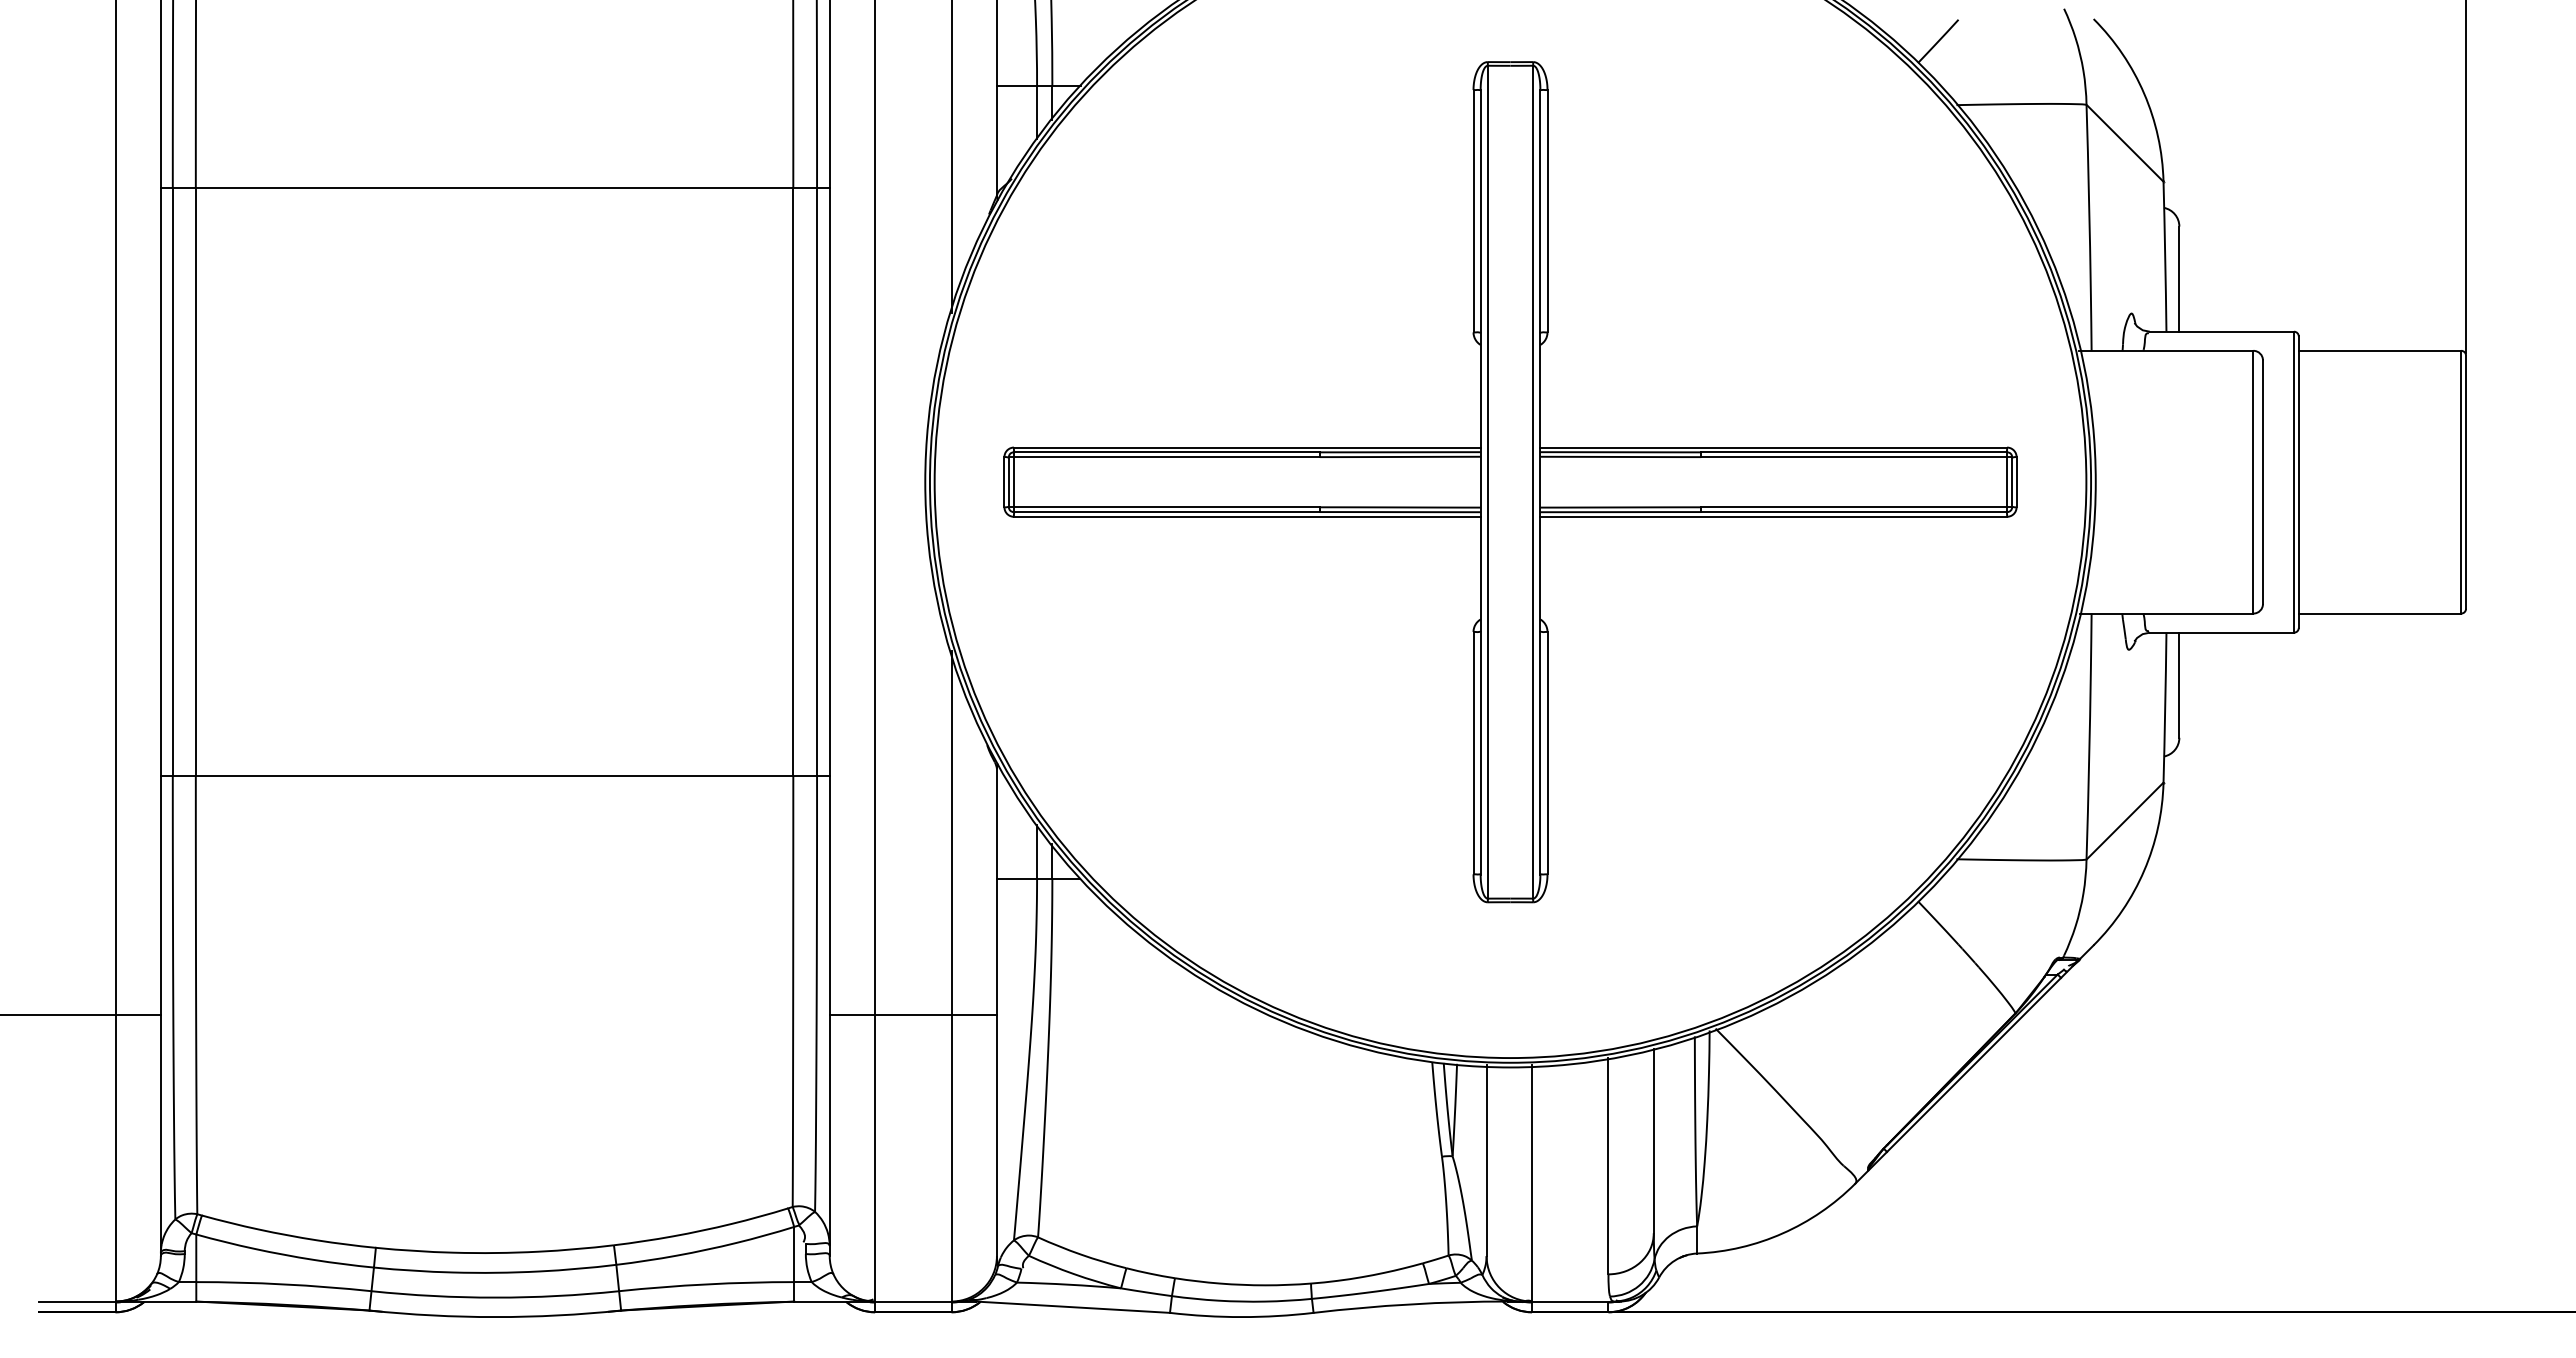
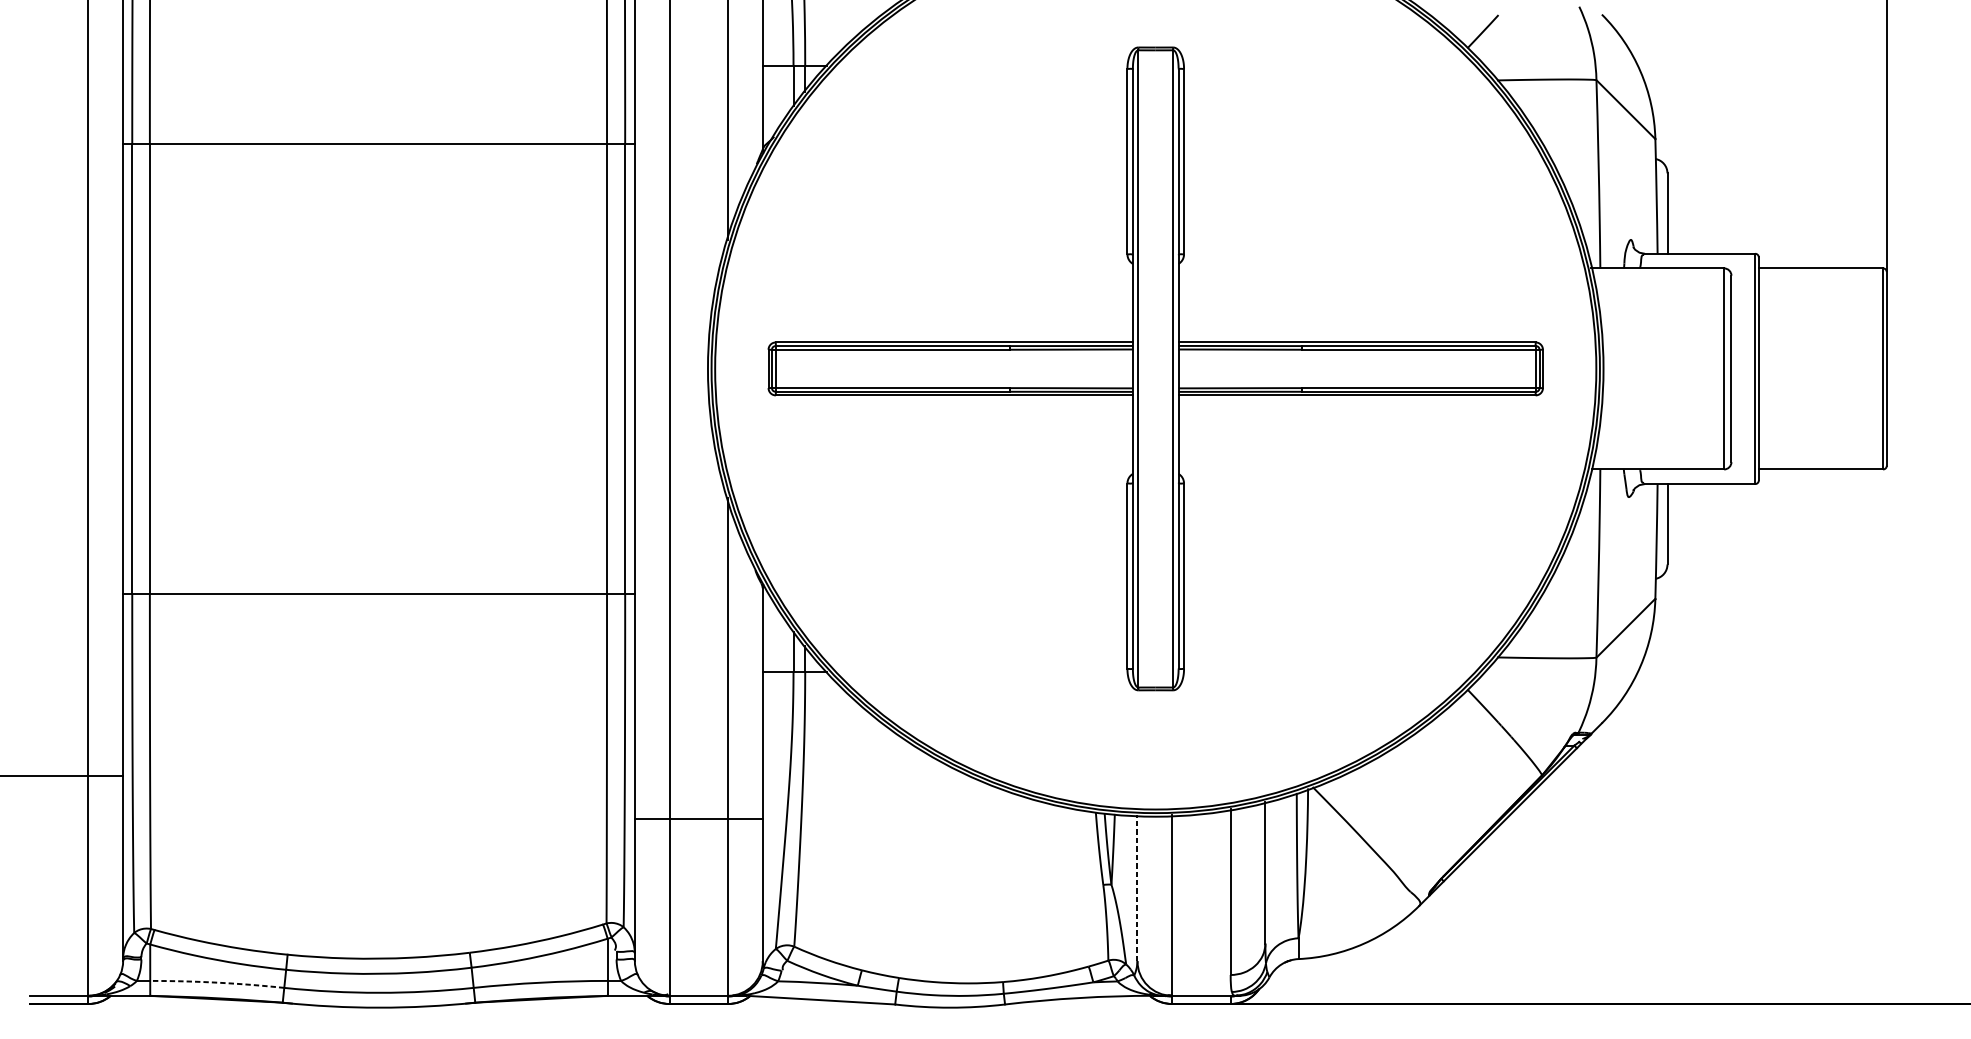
line: (912, 1014) -> (698, 819), moved
line: (1486, 1160) -> (1137, 887), solid -> dashed
arc: (284, 1284) -> (217, 982), solid -> dashed

